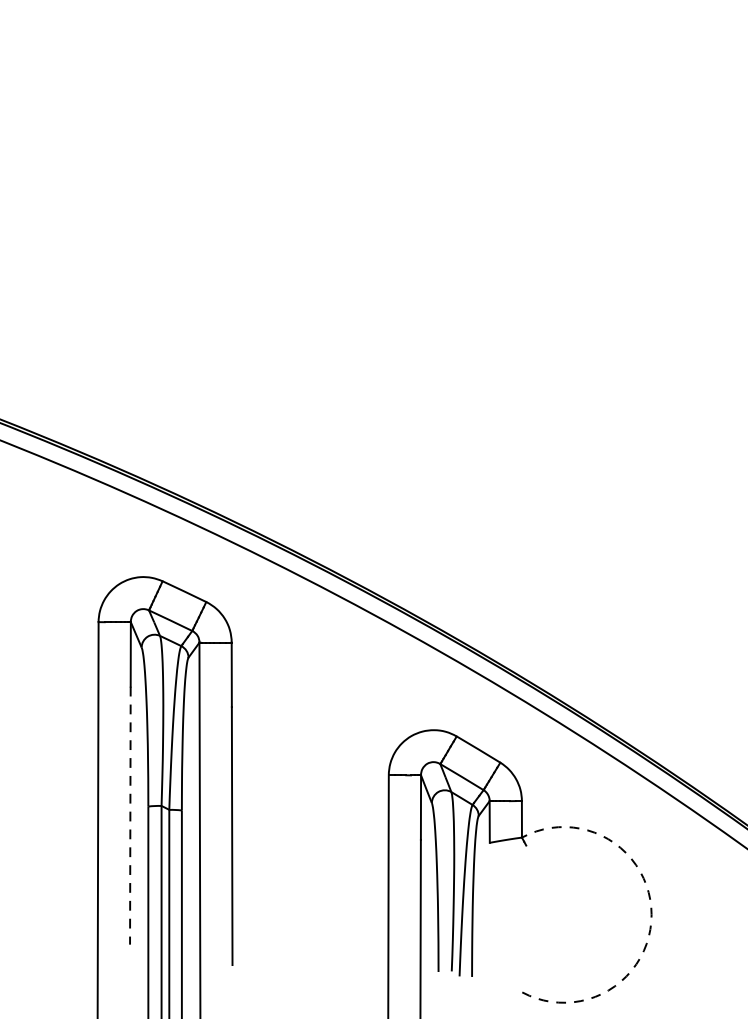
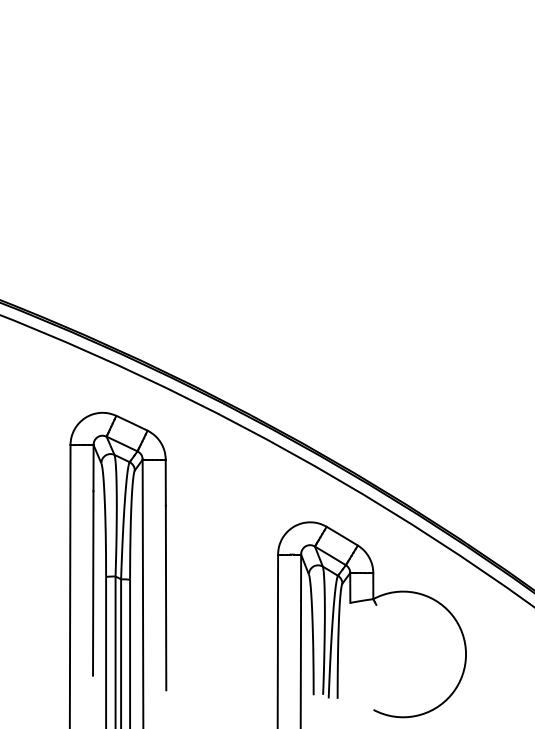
line: (130, 815) -> (93, 583), dashed -> solid
arc: (652, 914) -> (466, 654), dashed -> solid

